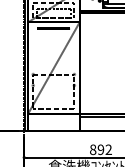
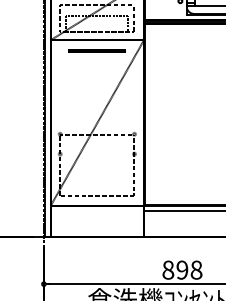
text: (108, 149) -> (196, 269), 892 -> 898

